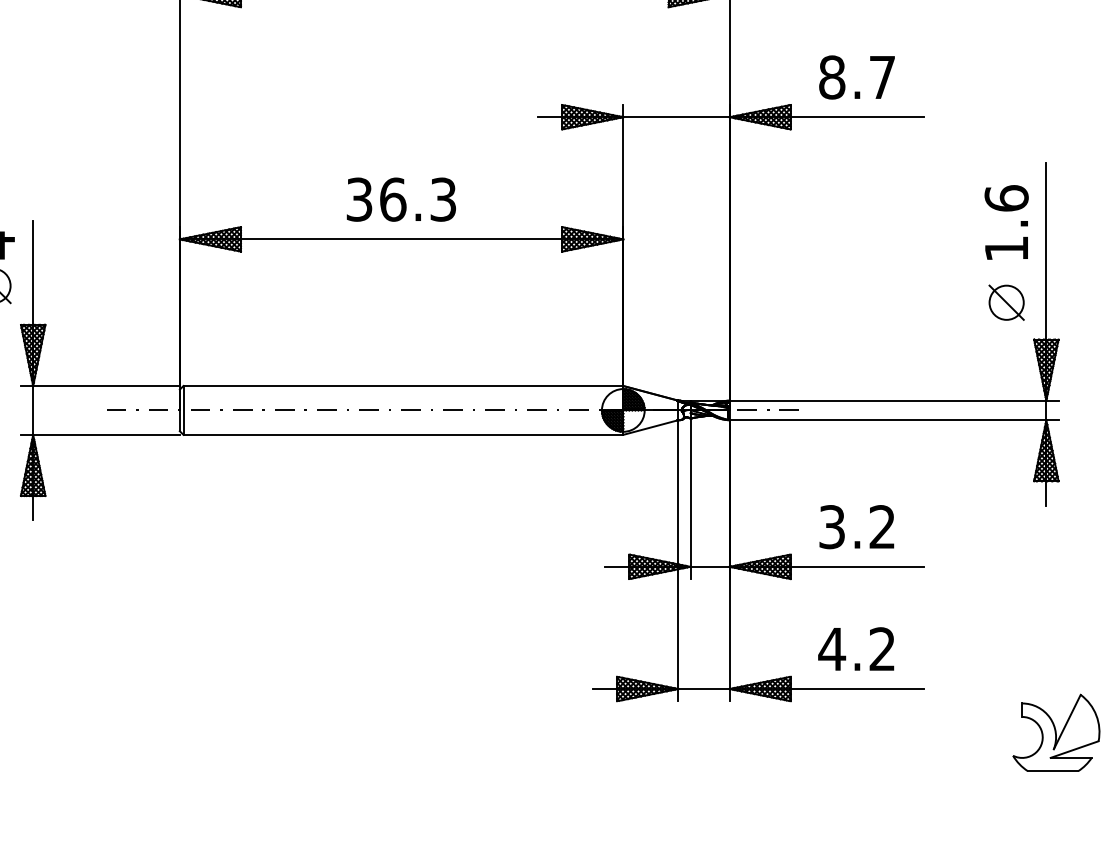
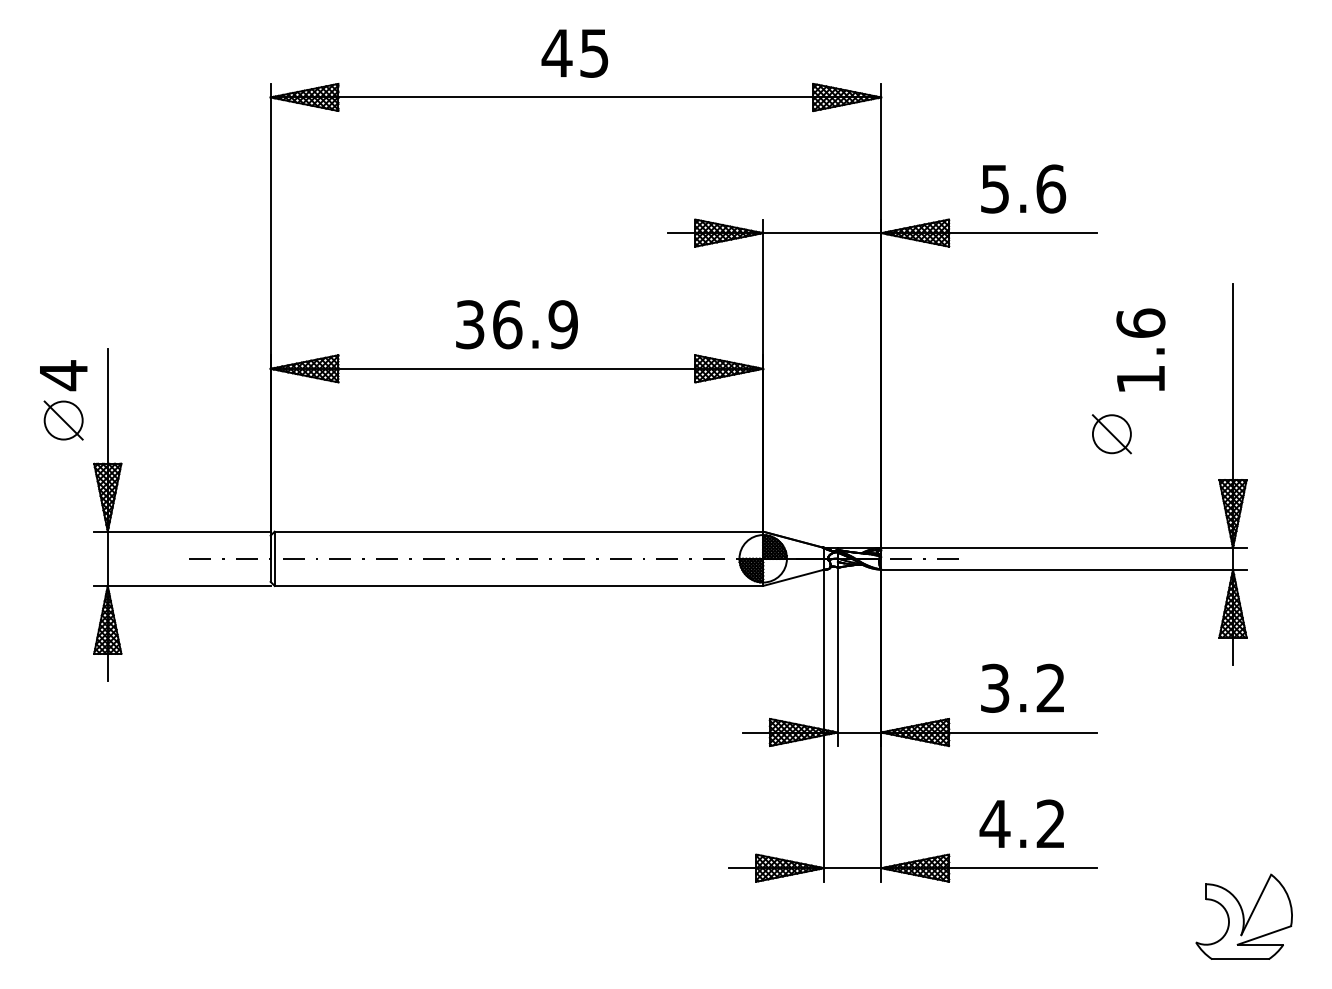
text: (857, 77) -> (1023, 188), 8.7 -> 5.6
text: (442, 199) -> (562, 324), 36.3 -> 36.9
text: (1006, 221) -> (1140, 349), moved
part: (1006, 303) -> (1111, 434), moved

